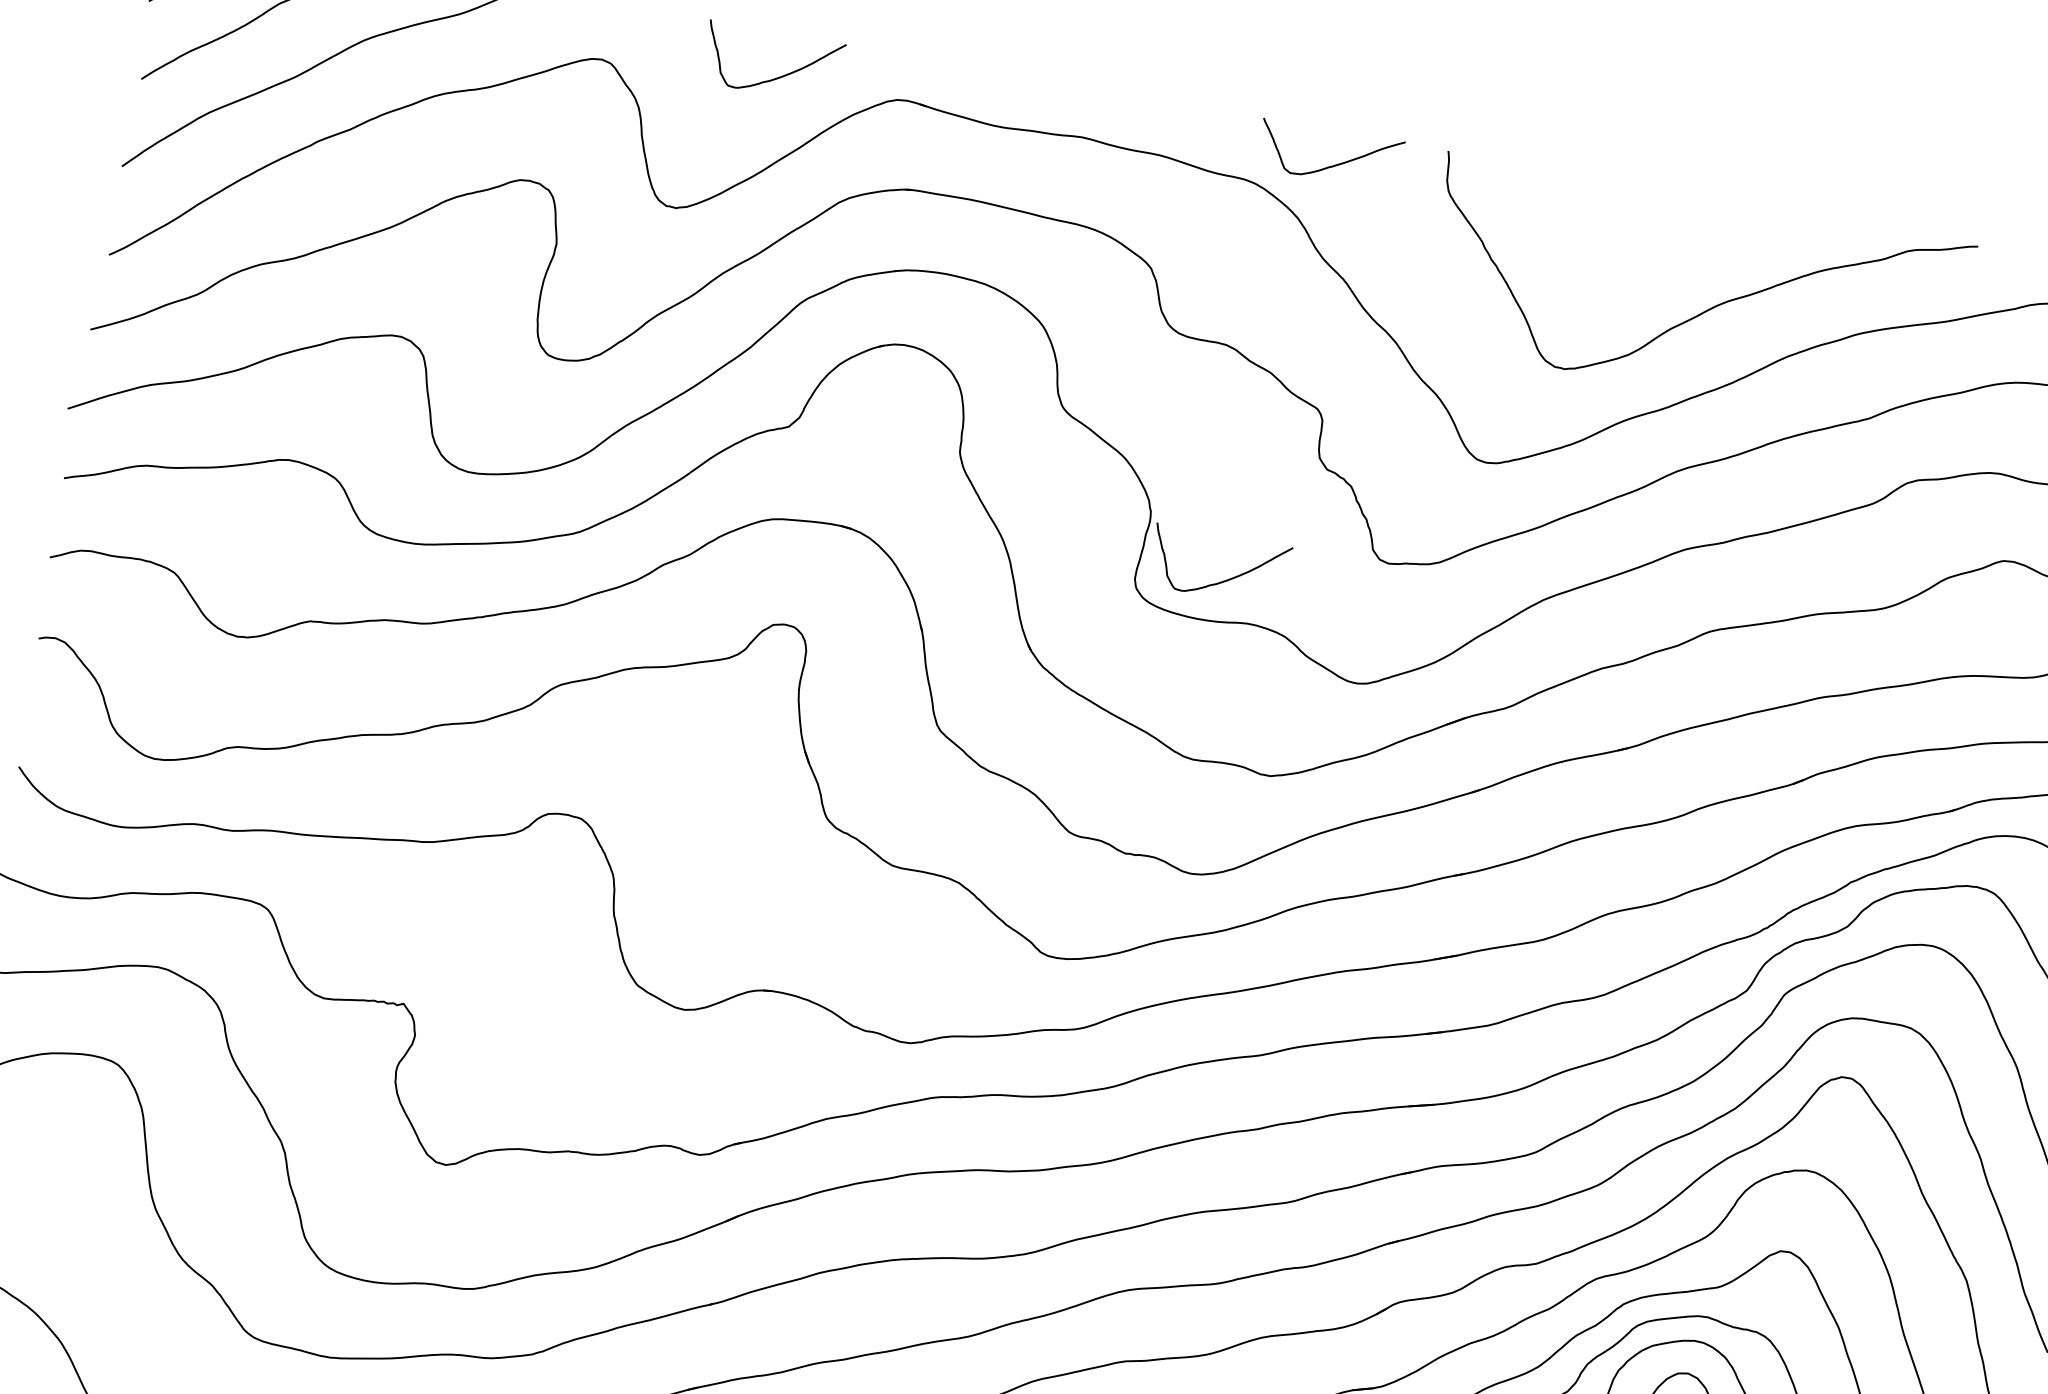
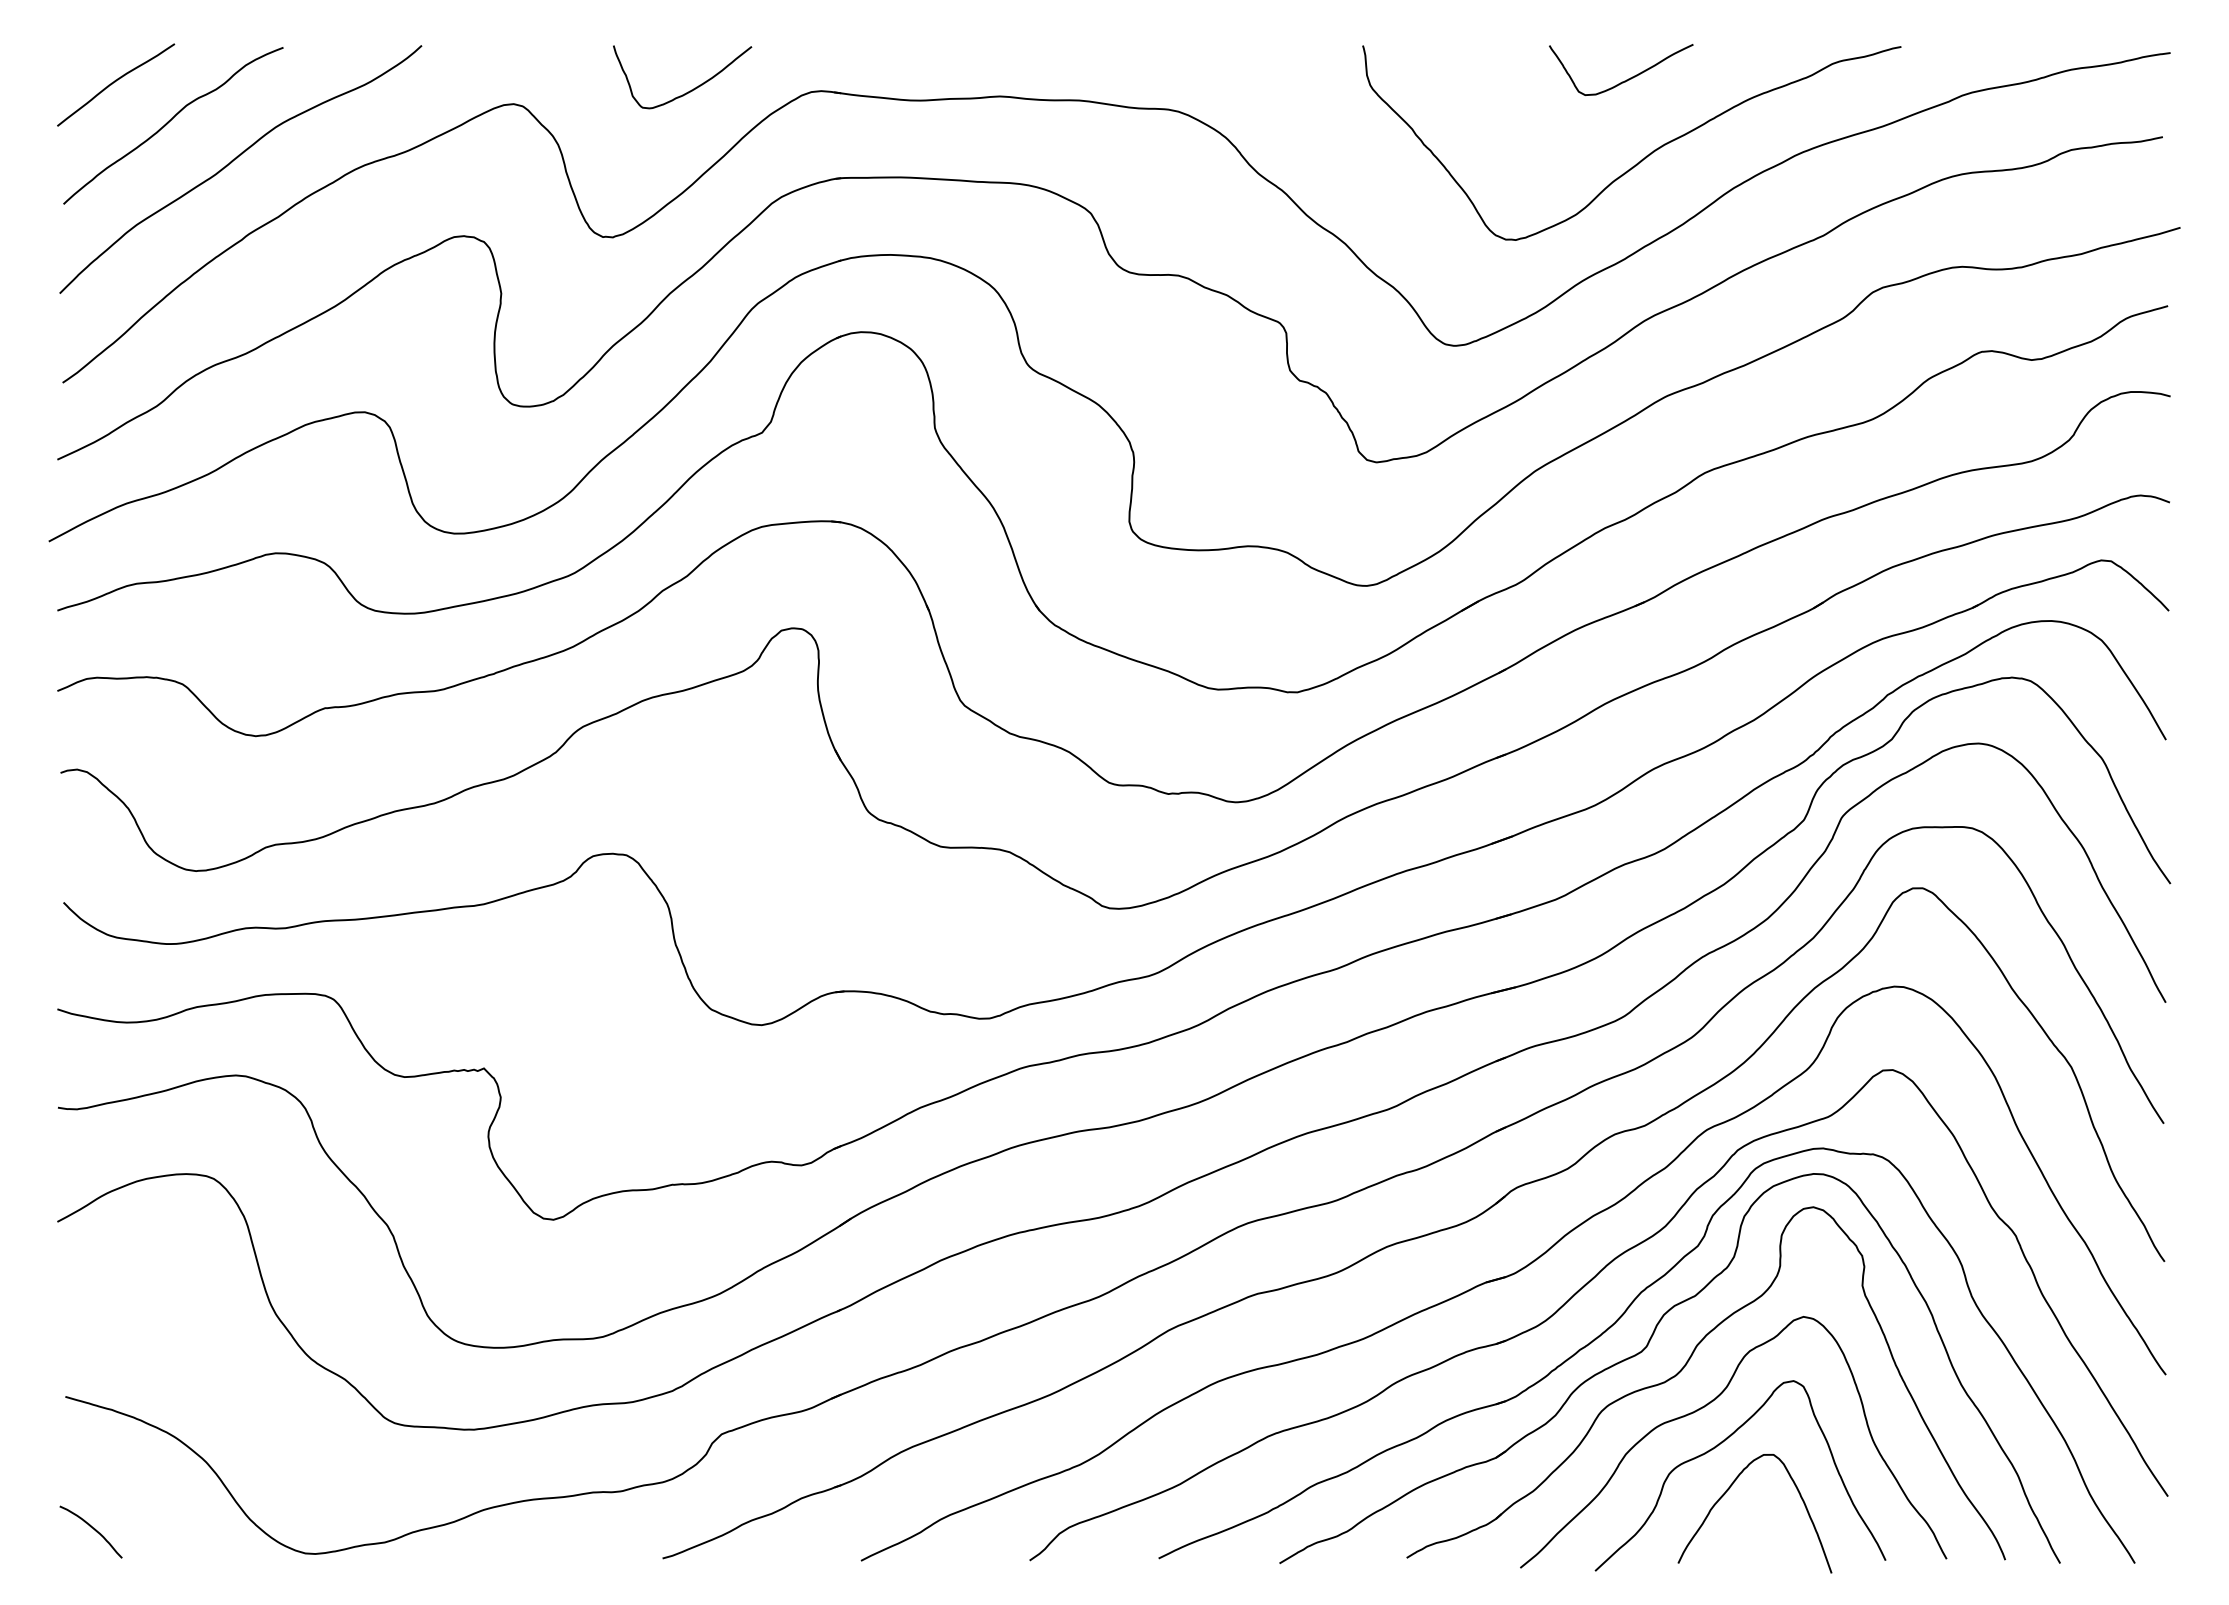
curve: (1333, 164) -> (1626, 79), moved
curve: (1224, 580) -> (1217, 507), removed

